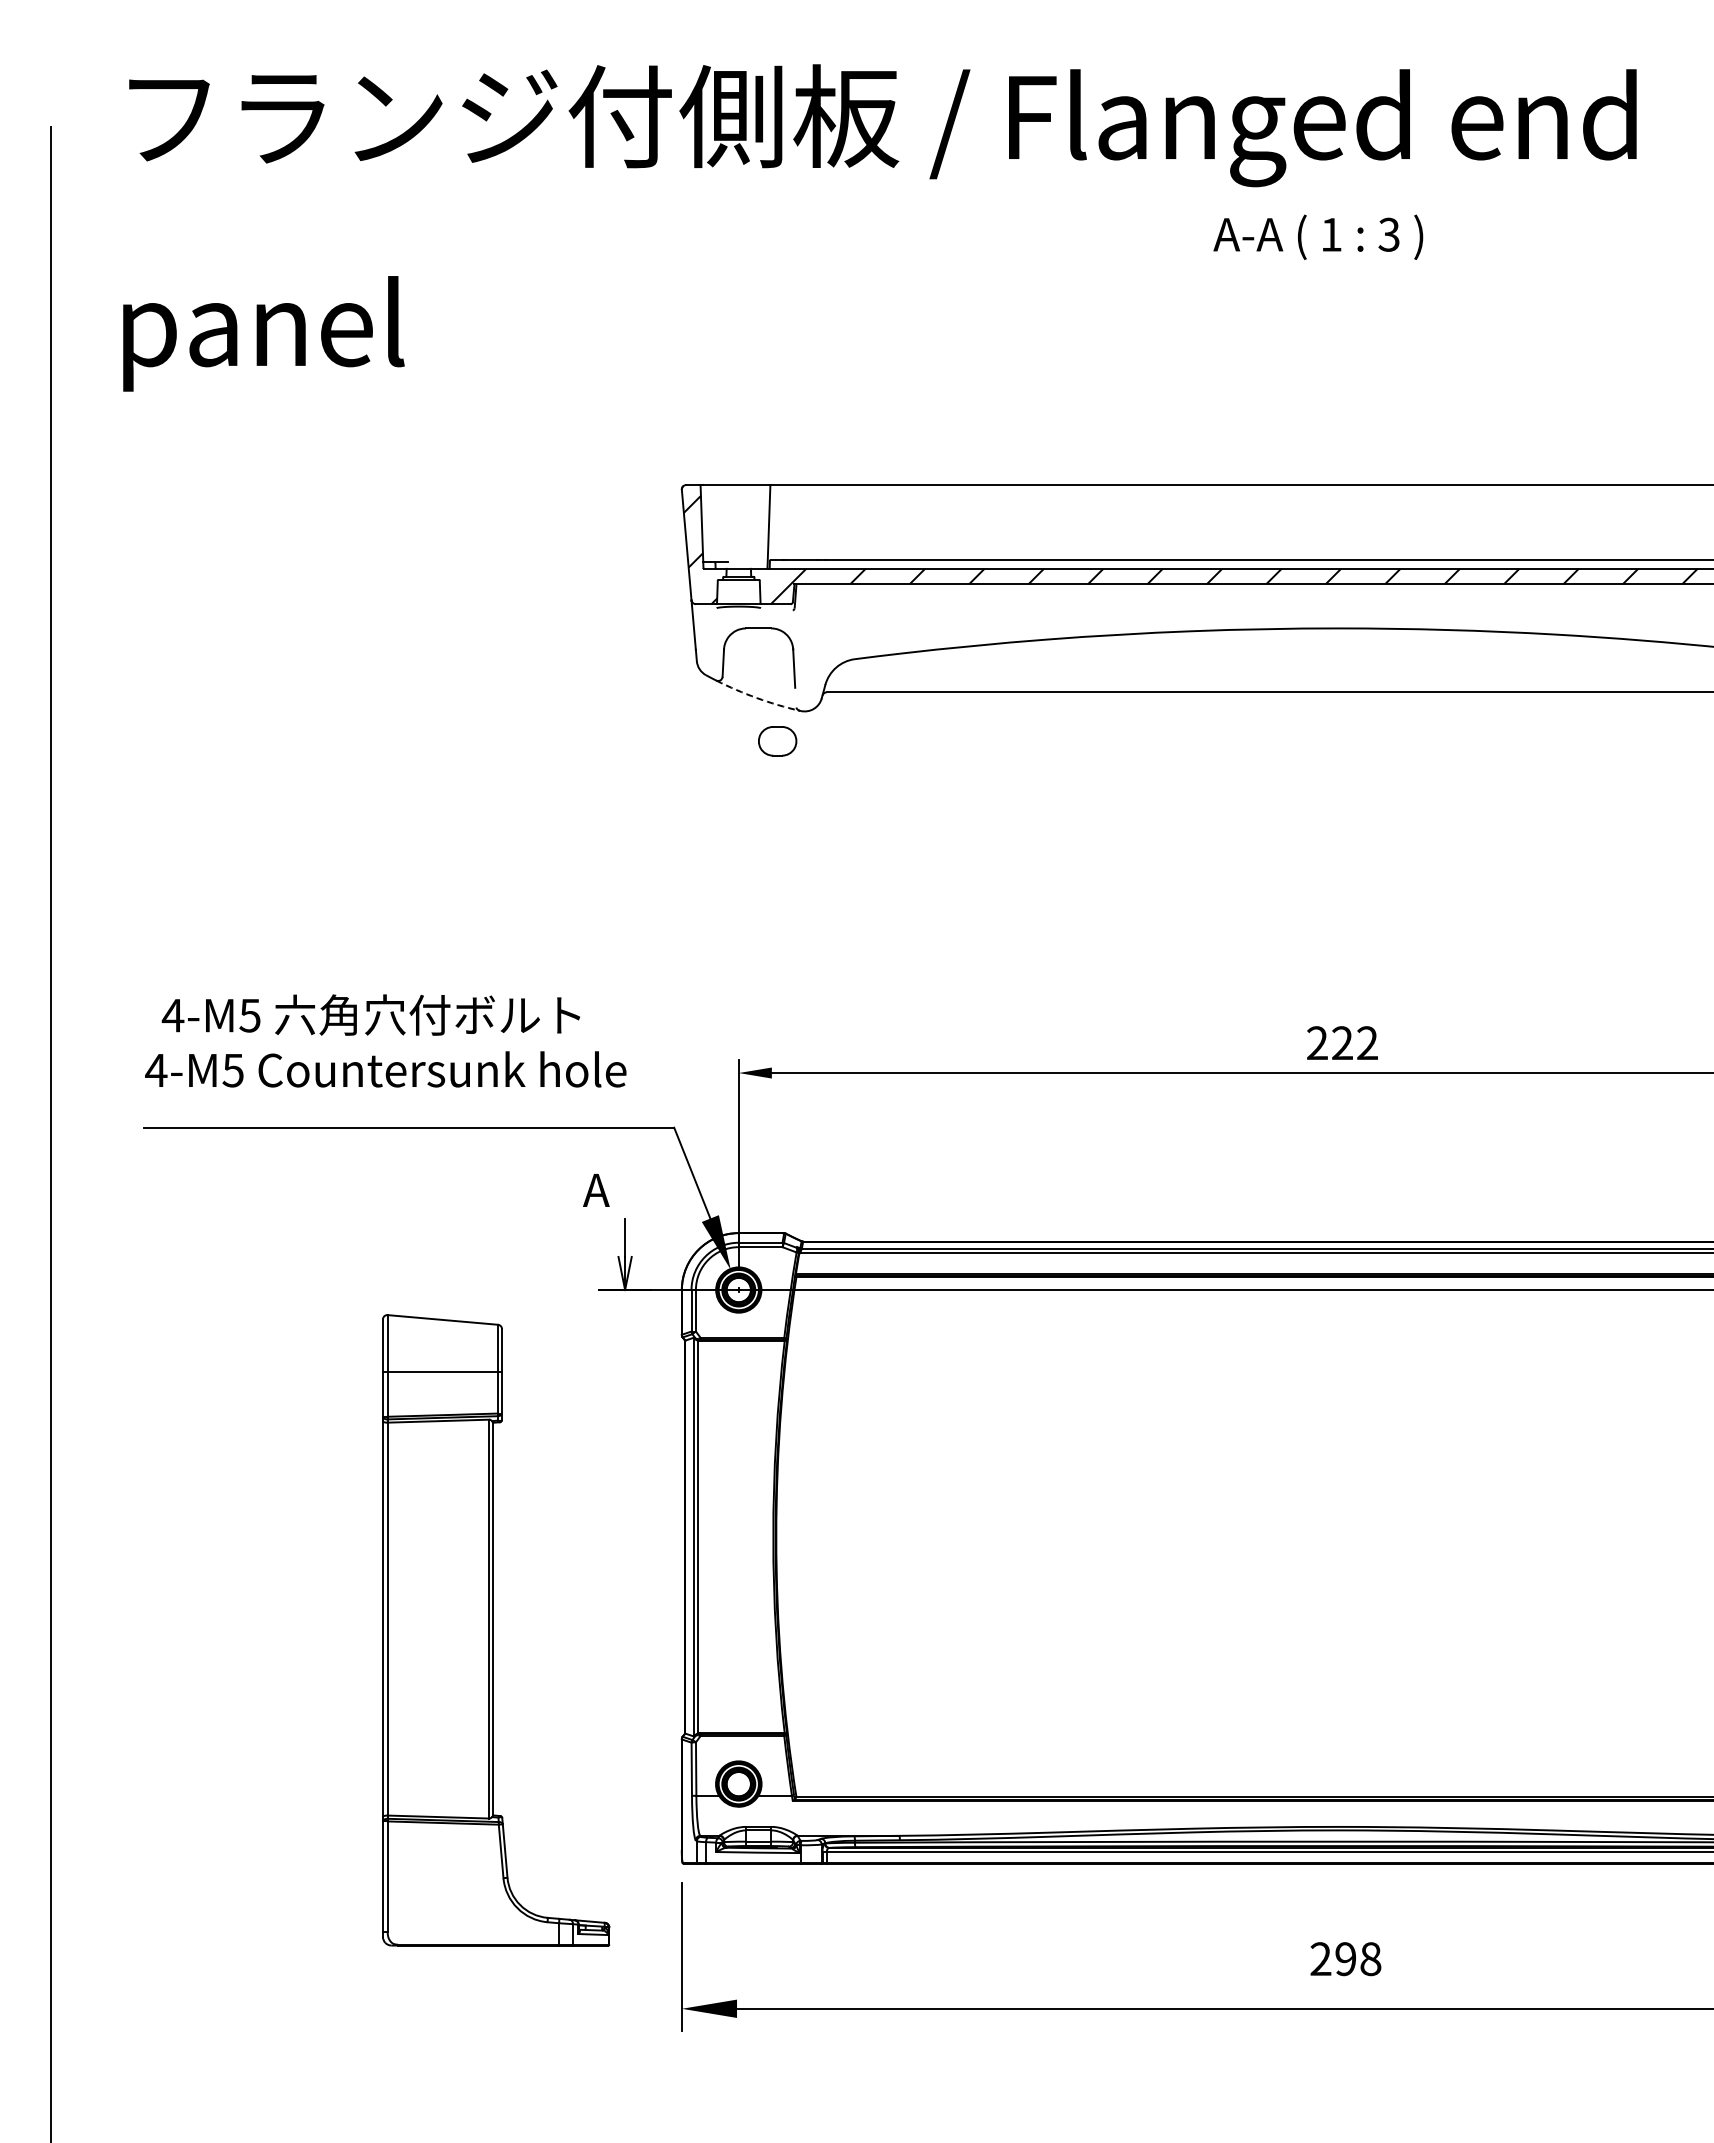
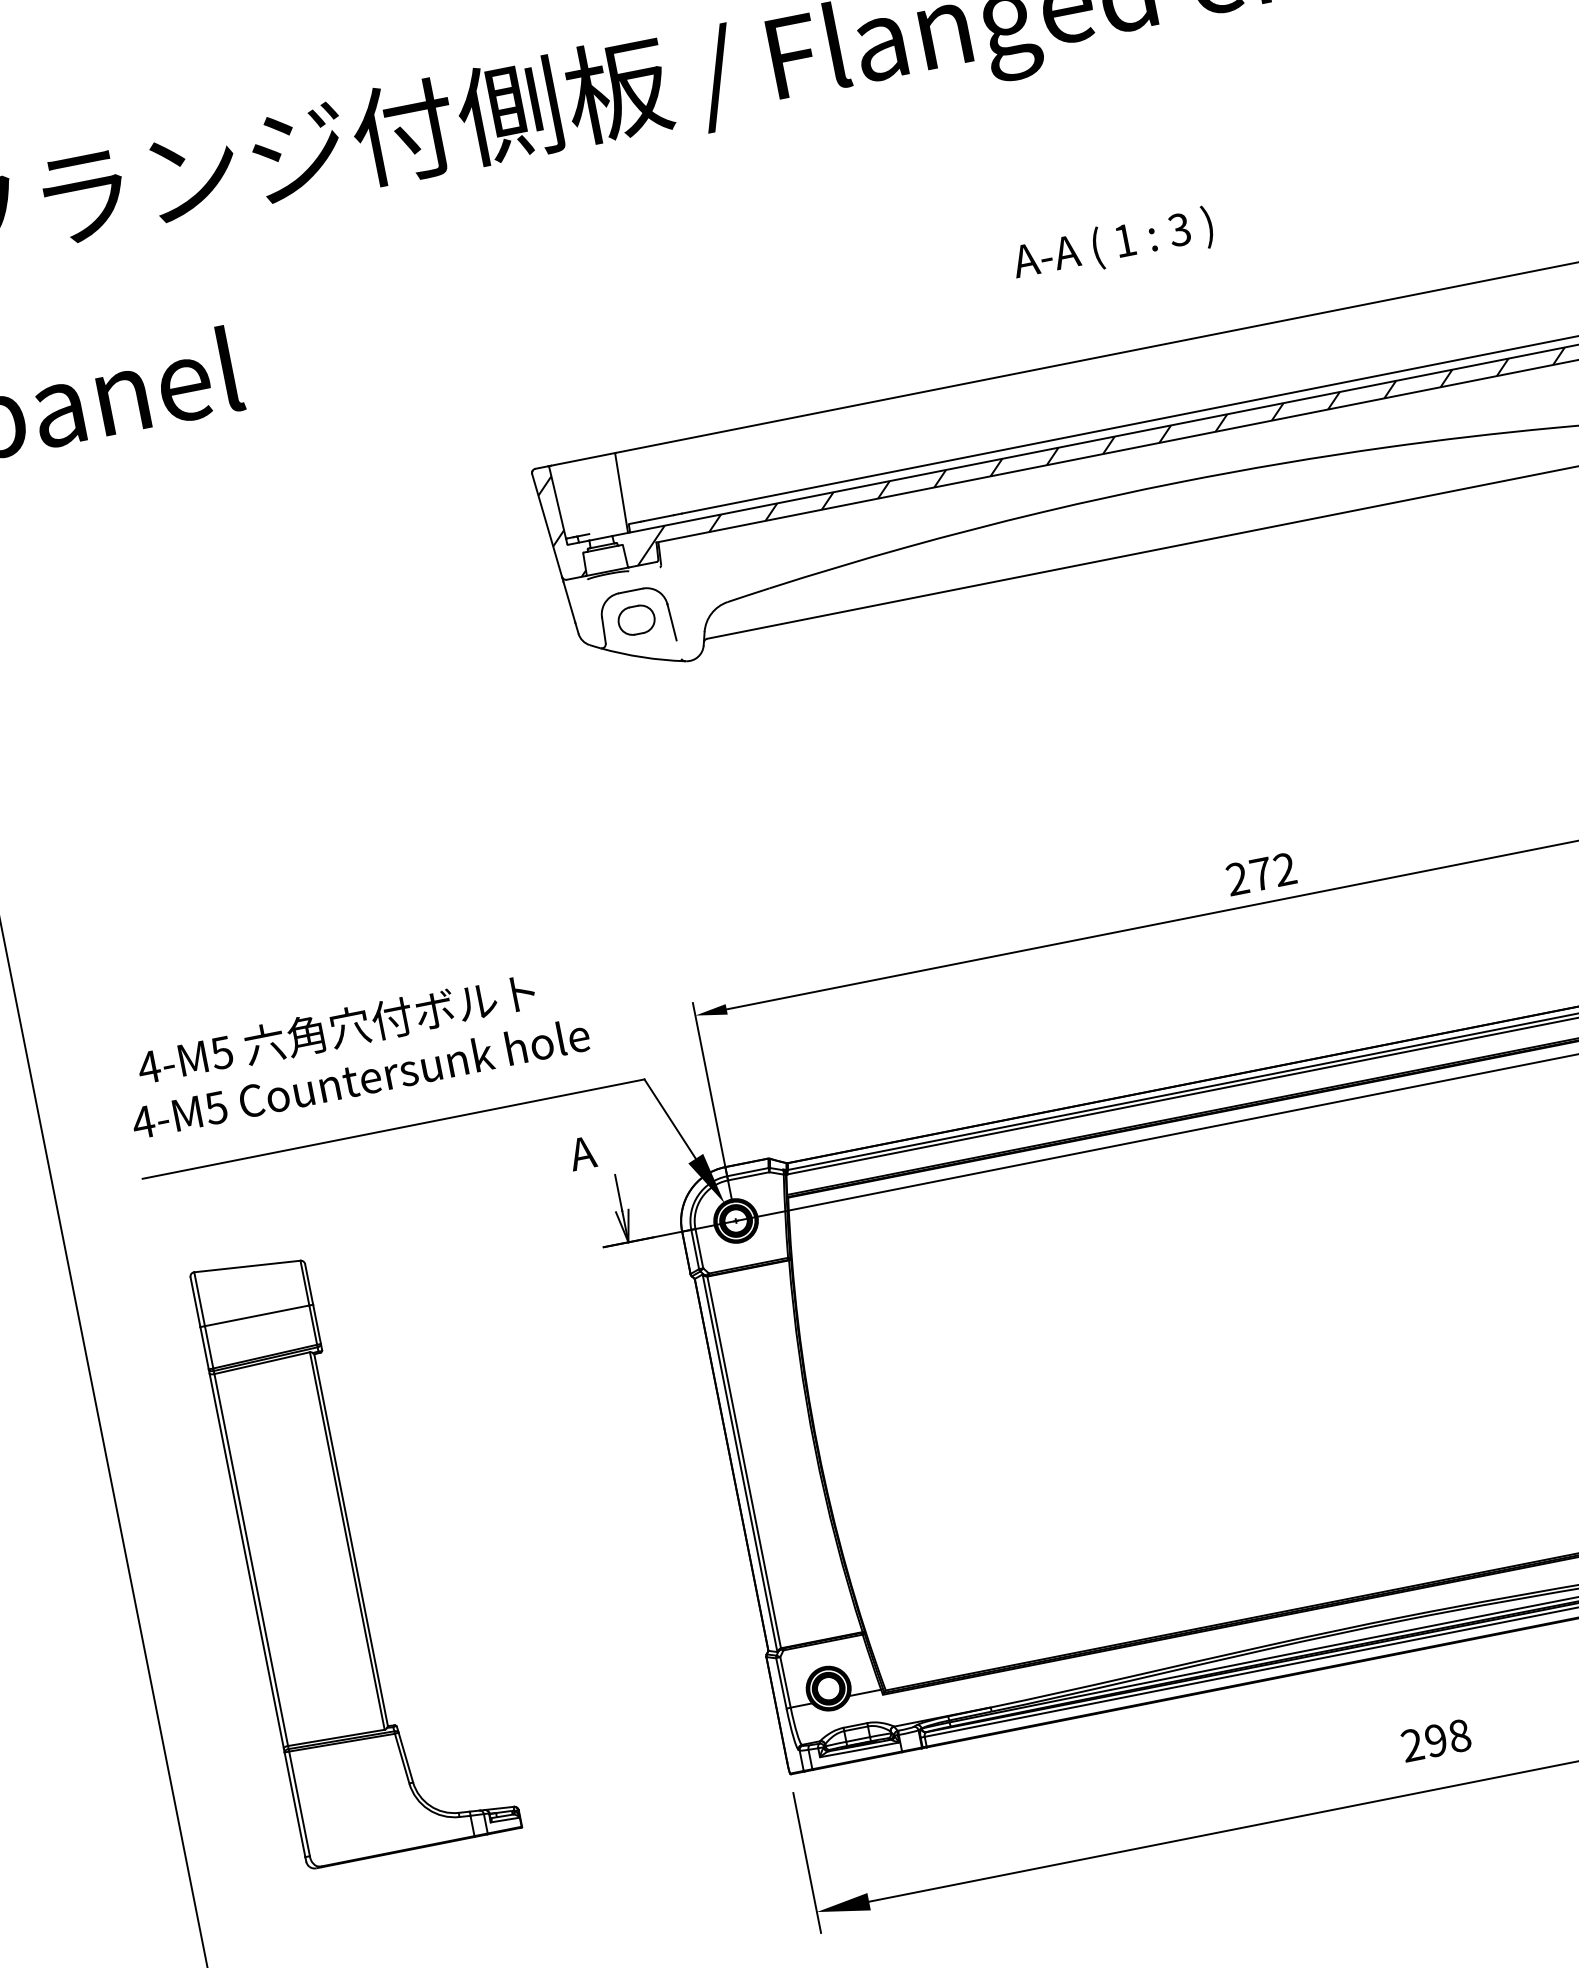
text: (1318, 236) -> (1113, 244), moved
arc: (757, 698) -> (642, 657), dashed -> solid
part: (777, 741) -> (636, 620), moved
text: (1342, 1042) -> (1261, 873), 222 -> 272
part: (496, 1630) -> (356, 1550), moved

